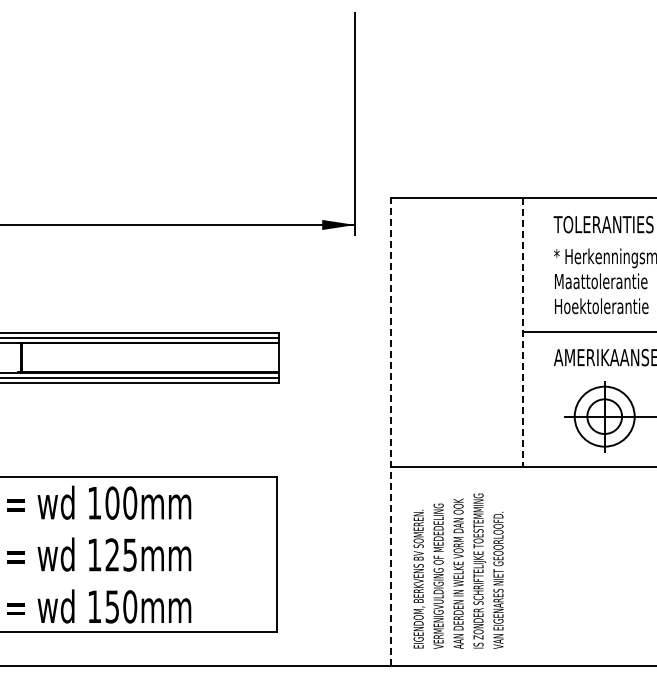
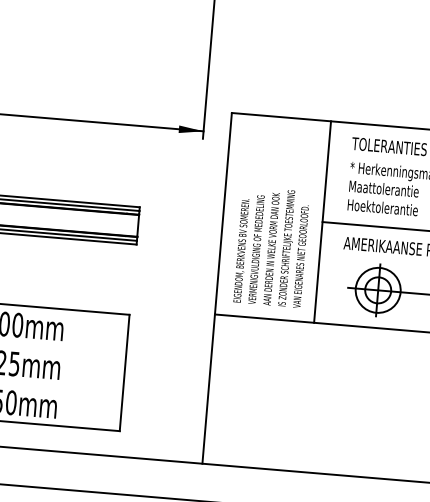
line: (523, 332) -> (322, 222), dashed -> solid
line: (390, 431) -> (217, 288), dashed -> solid
text: (458, 570) -> (271, 246), moved

